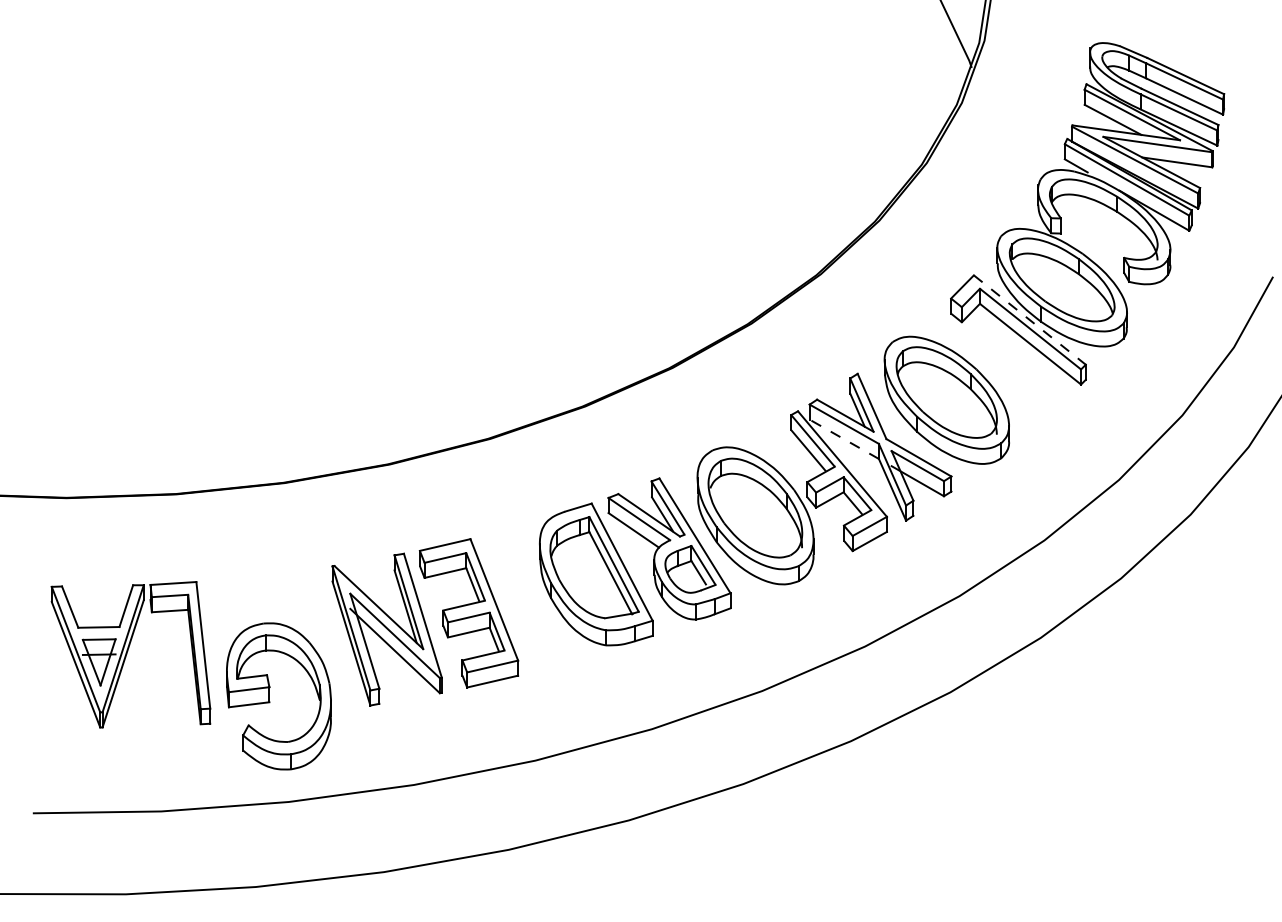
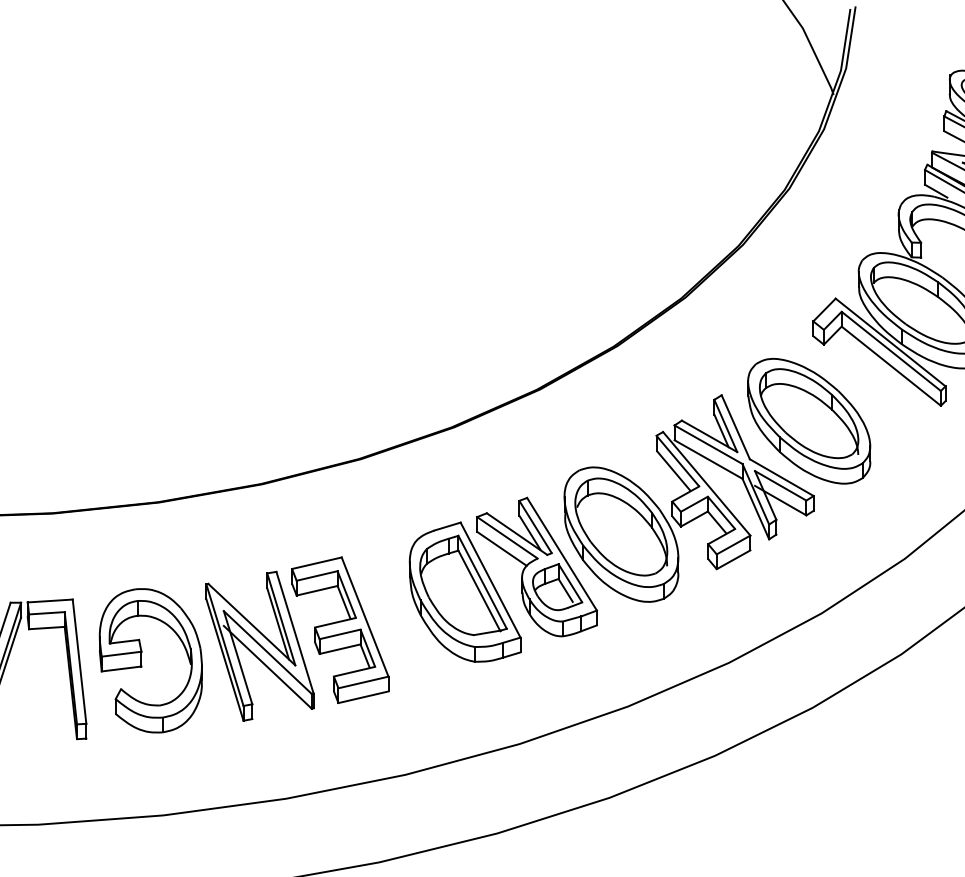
line: (1029, 320) -> (890, 342), dashed -> solid
line: (844, 439) -> (708, 459), dashed -> solid
part: (269, 696) -> (141, 660), moved

